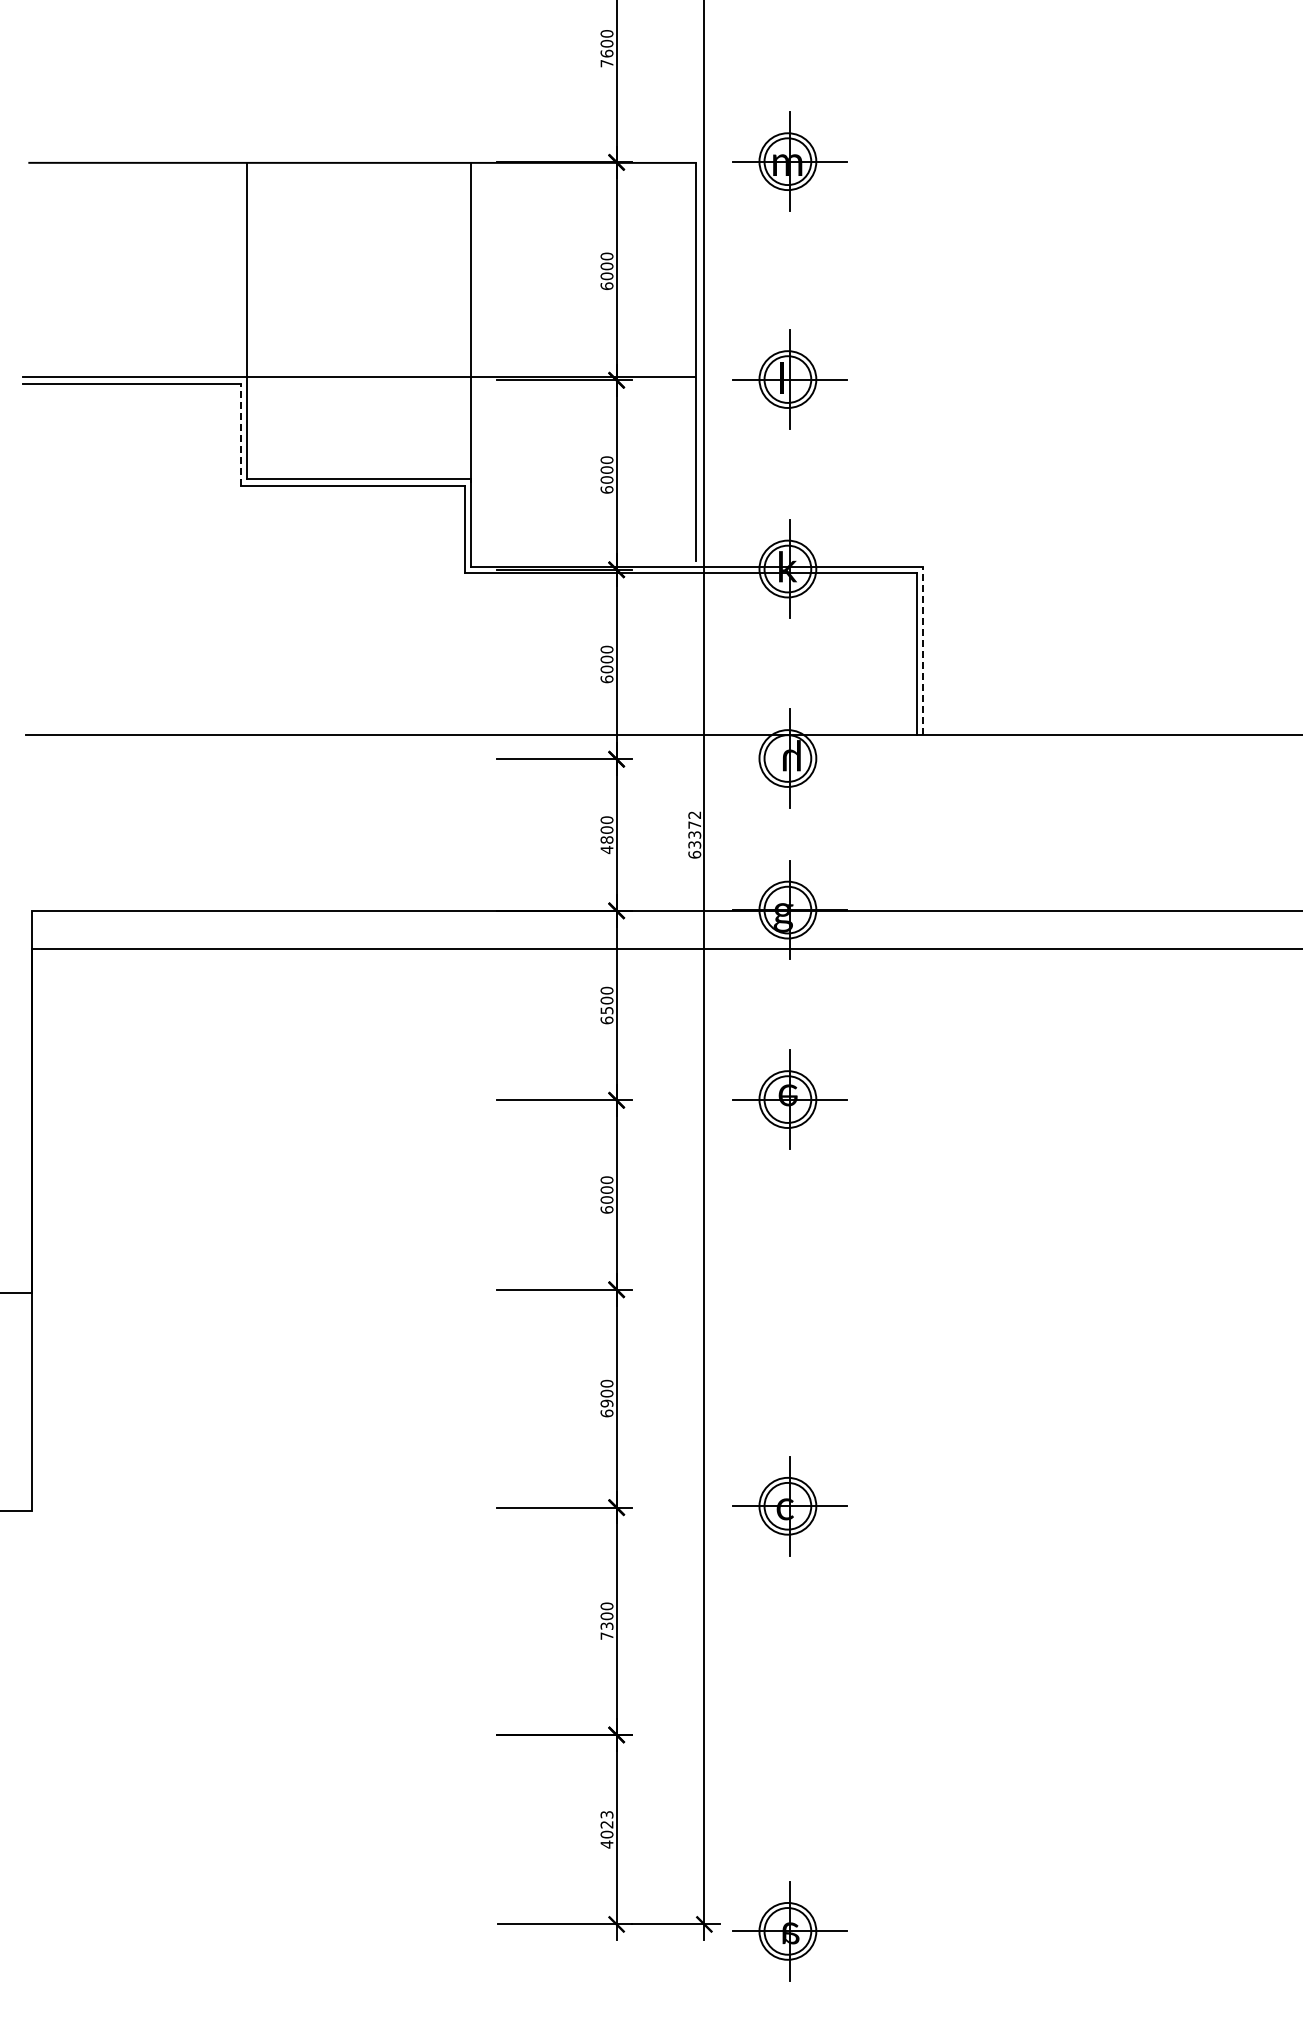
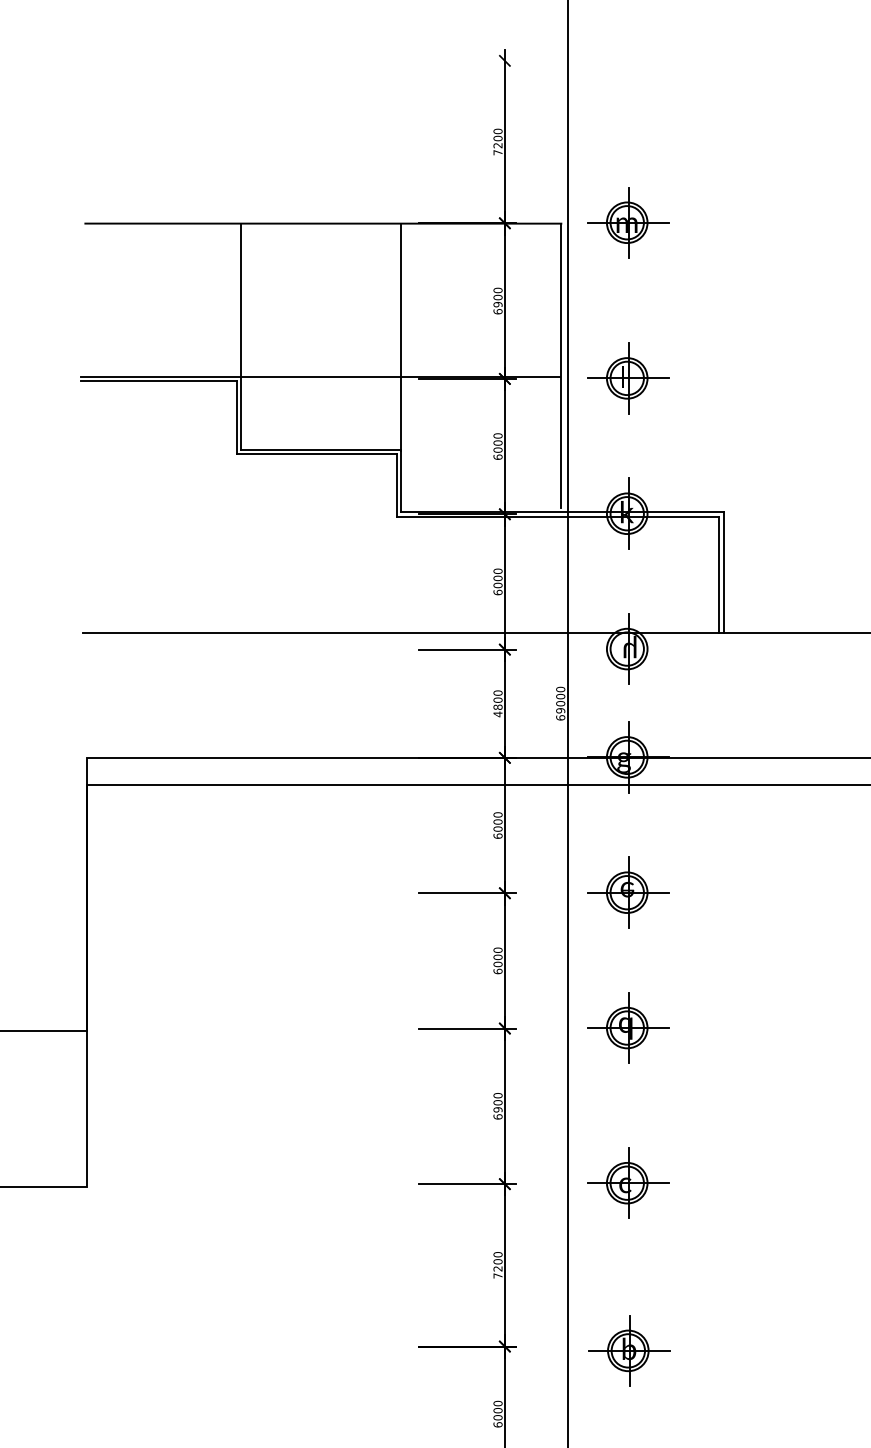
text: (606, 53) -> (497, 145), 7600 -> 7200
text: (606, 276) -> (497, 304), 6000 -> 6900
line: (240, 434) -> (236, 417), dashed -> solid
line: (923, 650) -> (724, 571), dashed -> solid
text: (694, 829) -> (560, 699), 63372 -> 69000
text: (606, 1010) -> (497, 829), 6500 -> 6000
part: (789, 1288) -> (628, 1027), added
text: (607, 1625) -> (498, 1268), 7300 -> 7200
part: (790, 1740) -> (629, 1350), added
text: (606, 1829) -> (497, 1414), 4023 -> 6000

